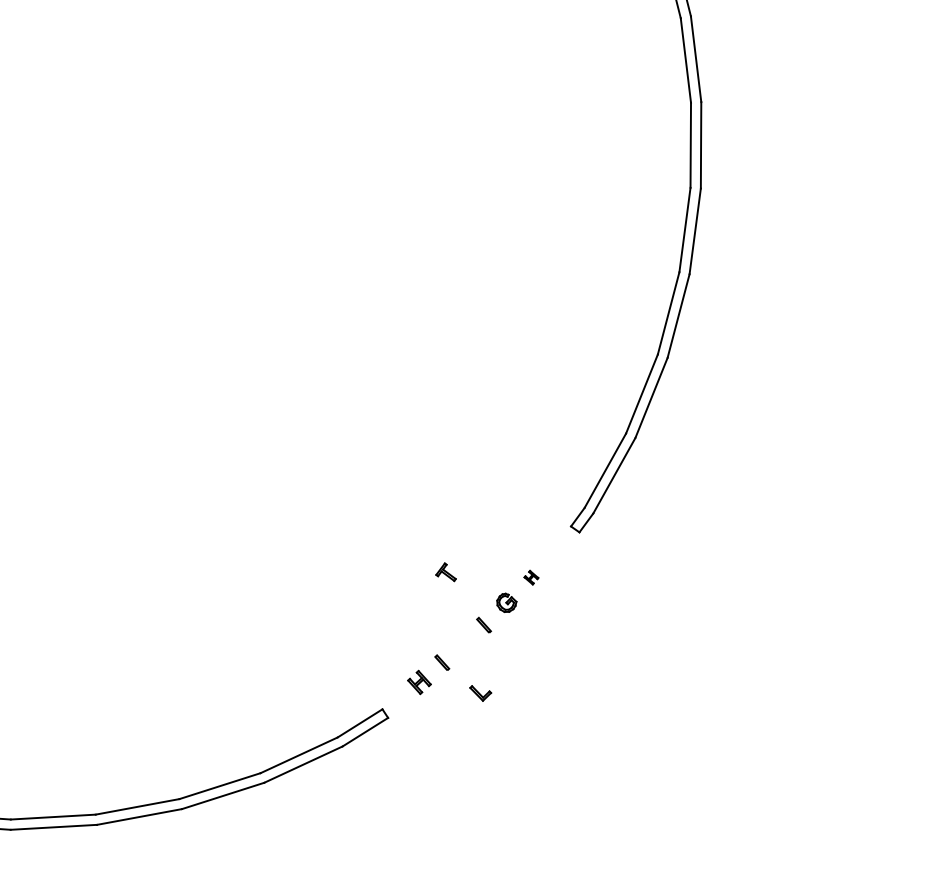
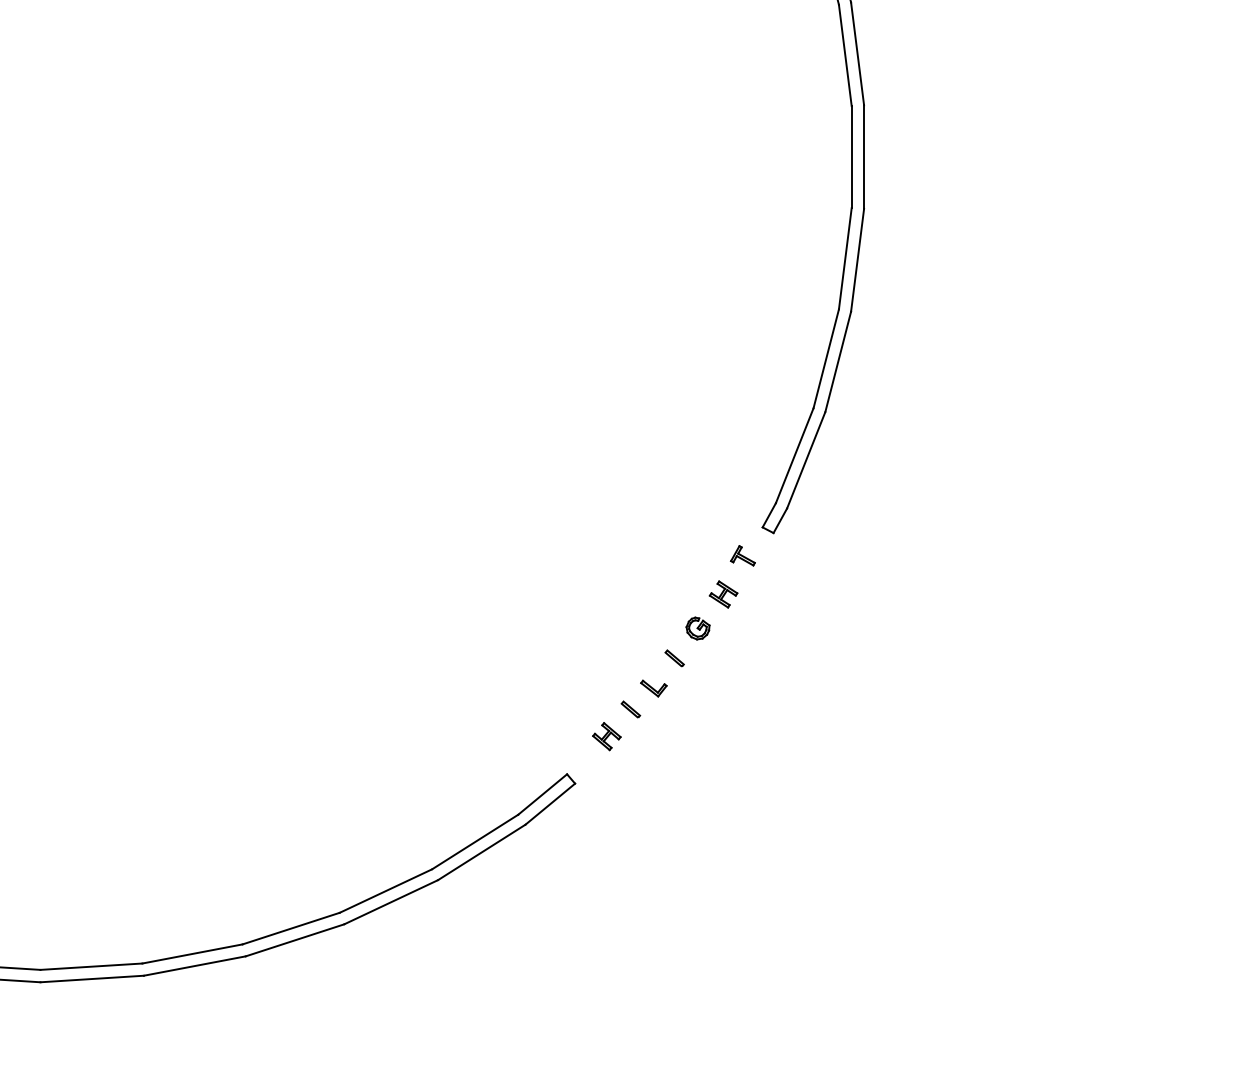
part: (446, 571) -> (742, 555), moved
part: (531, 577) -> (723, 594), size x1.67
part: (479, 693) -> (653, 688), moved

